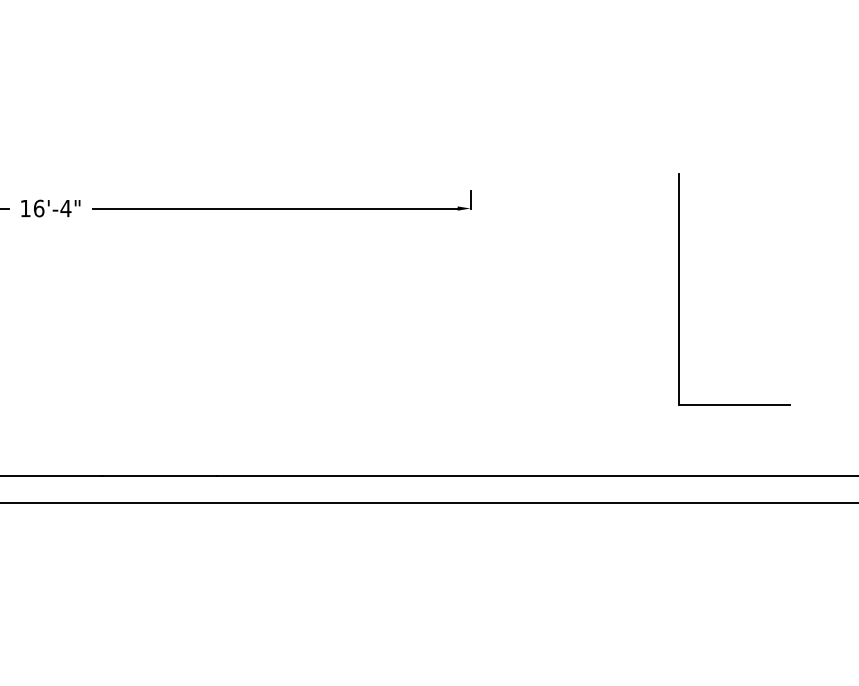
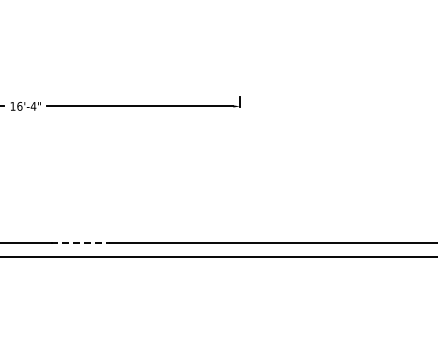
part: (679, 289) -> (346, 147), removed
line: (159, 477) -> (81, 243), solid -> dashed

